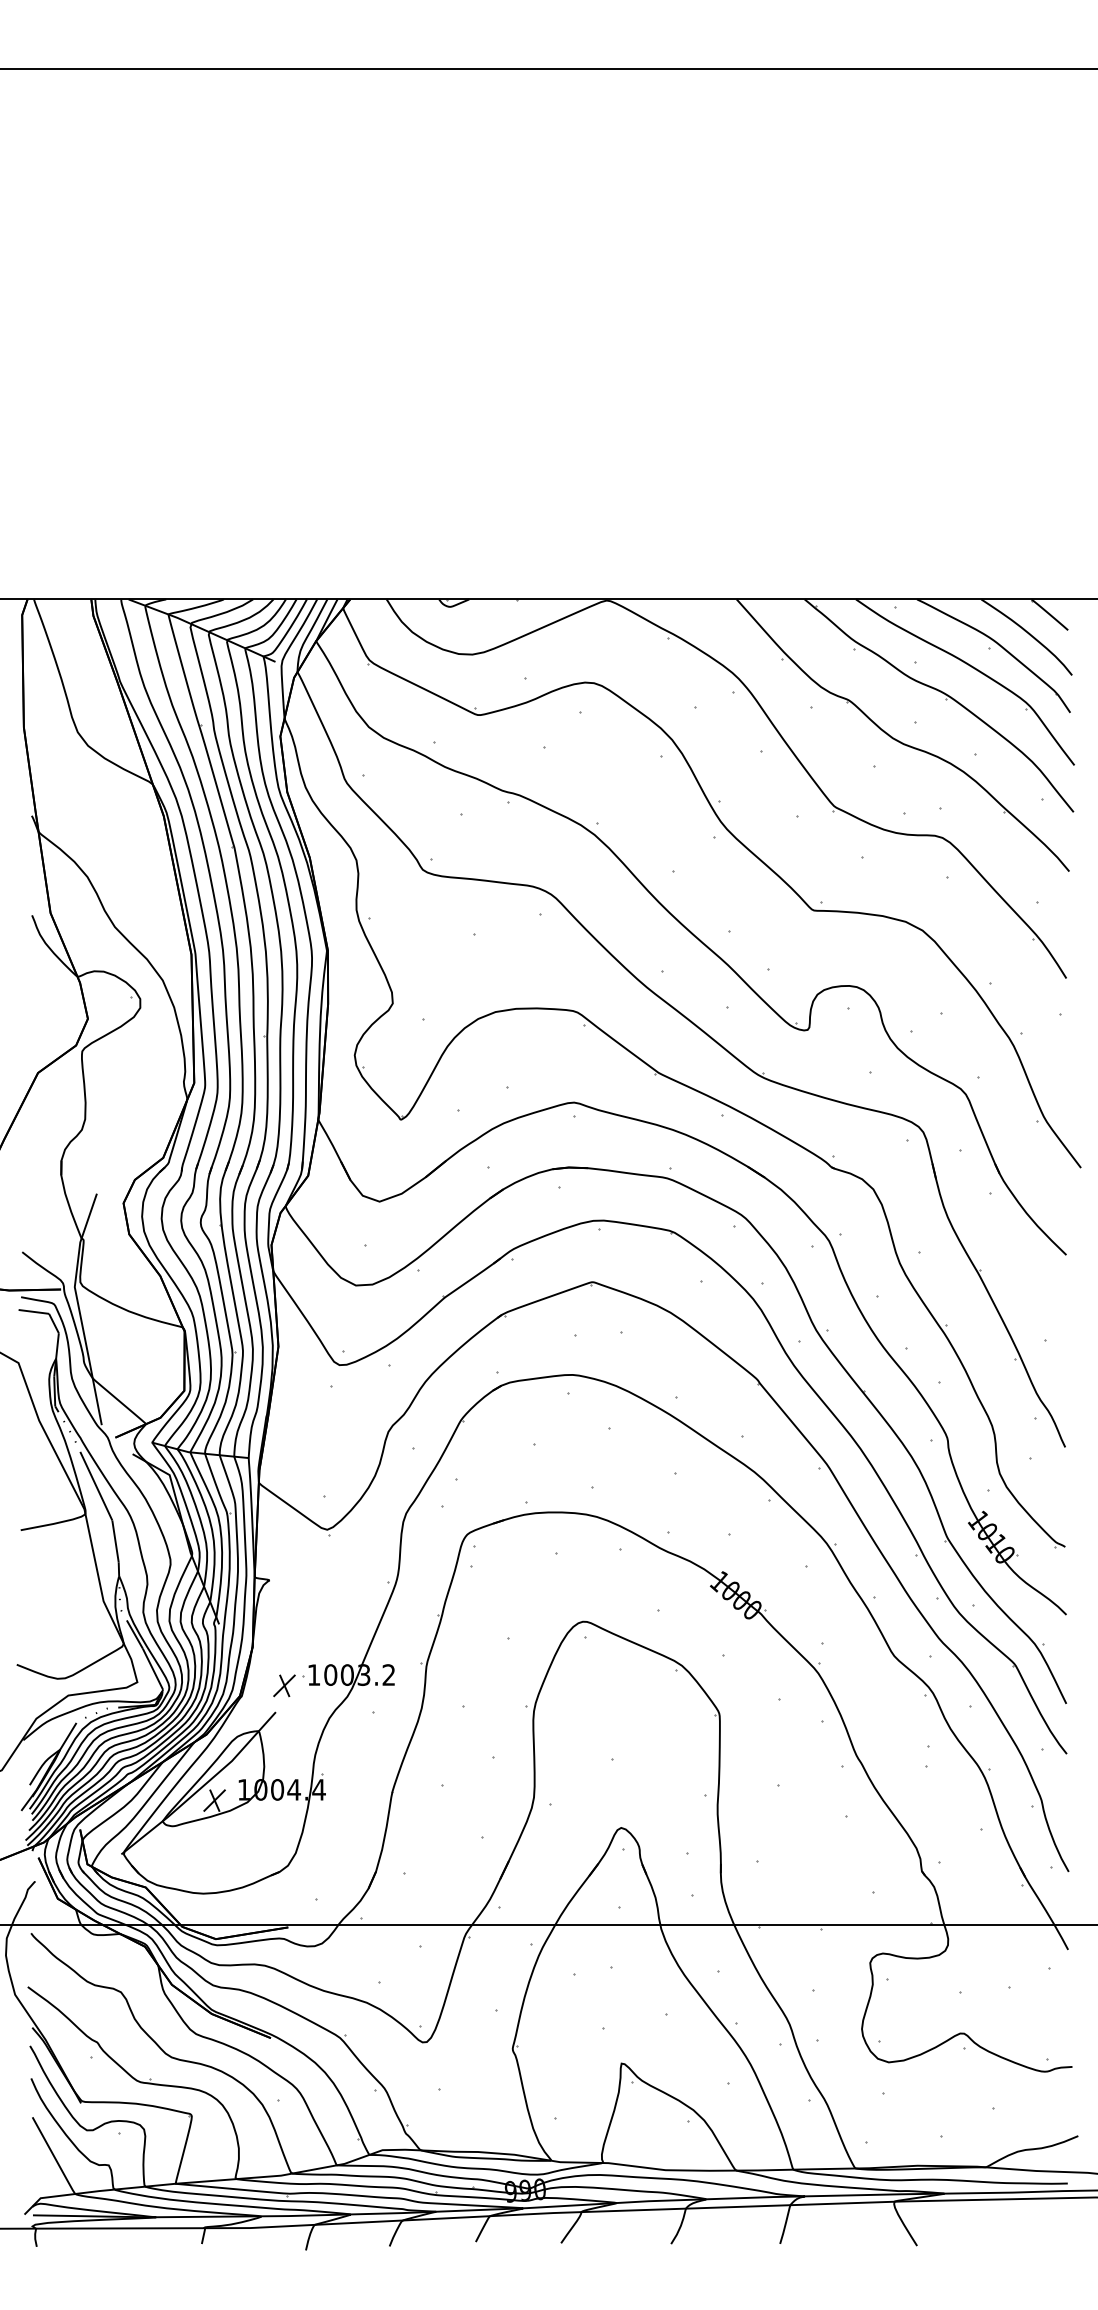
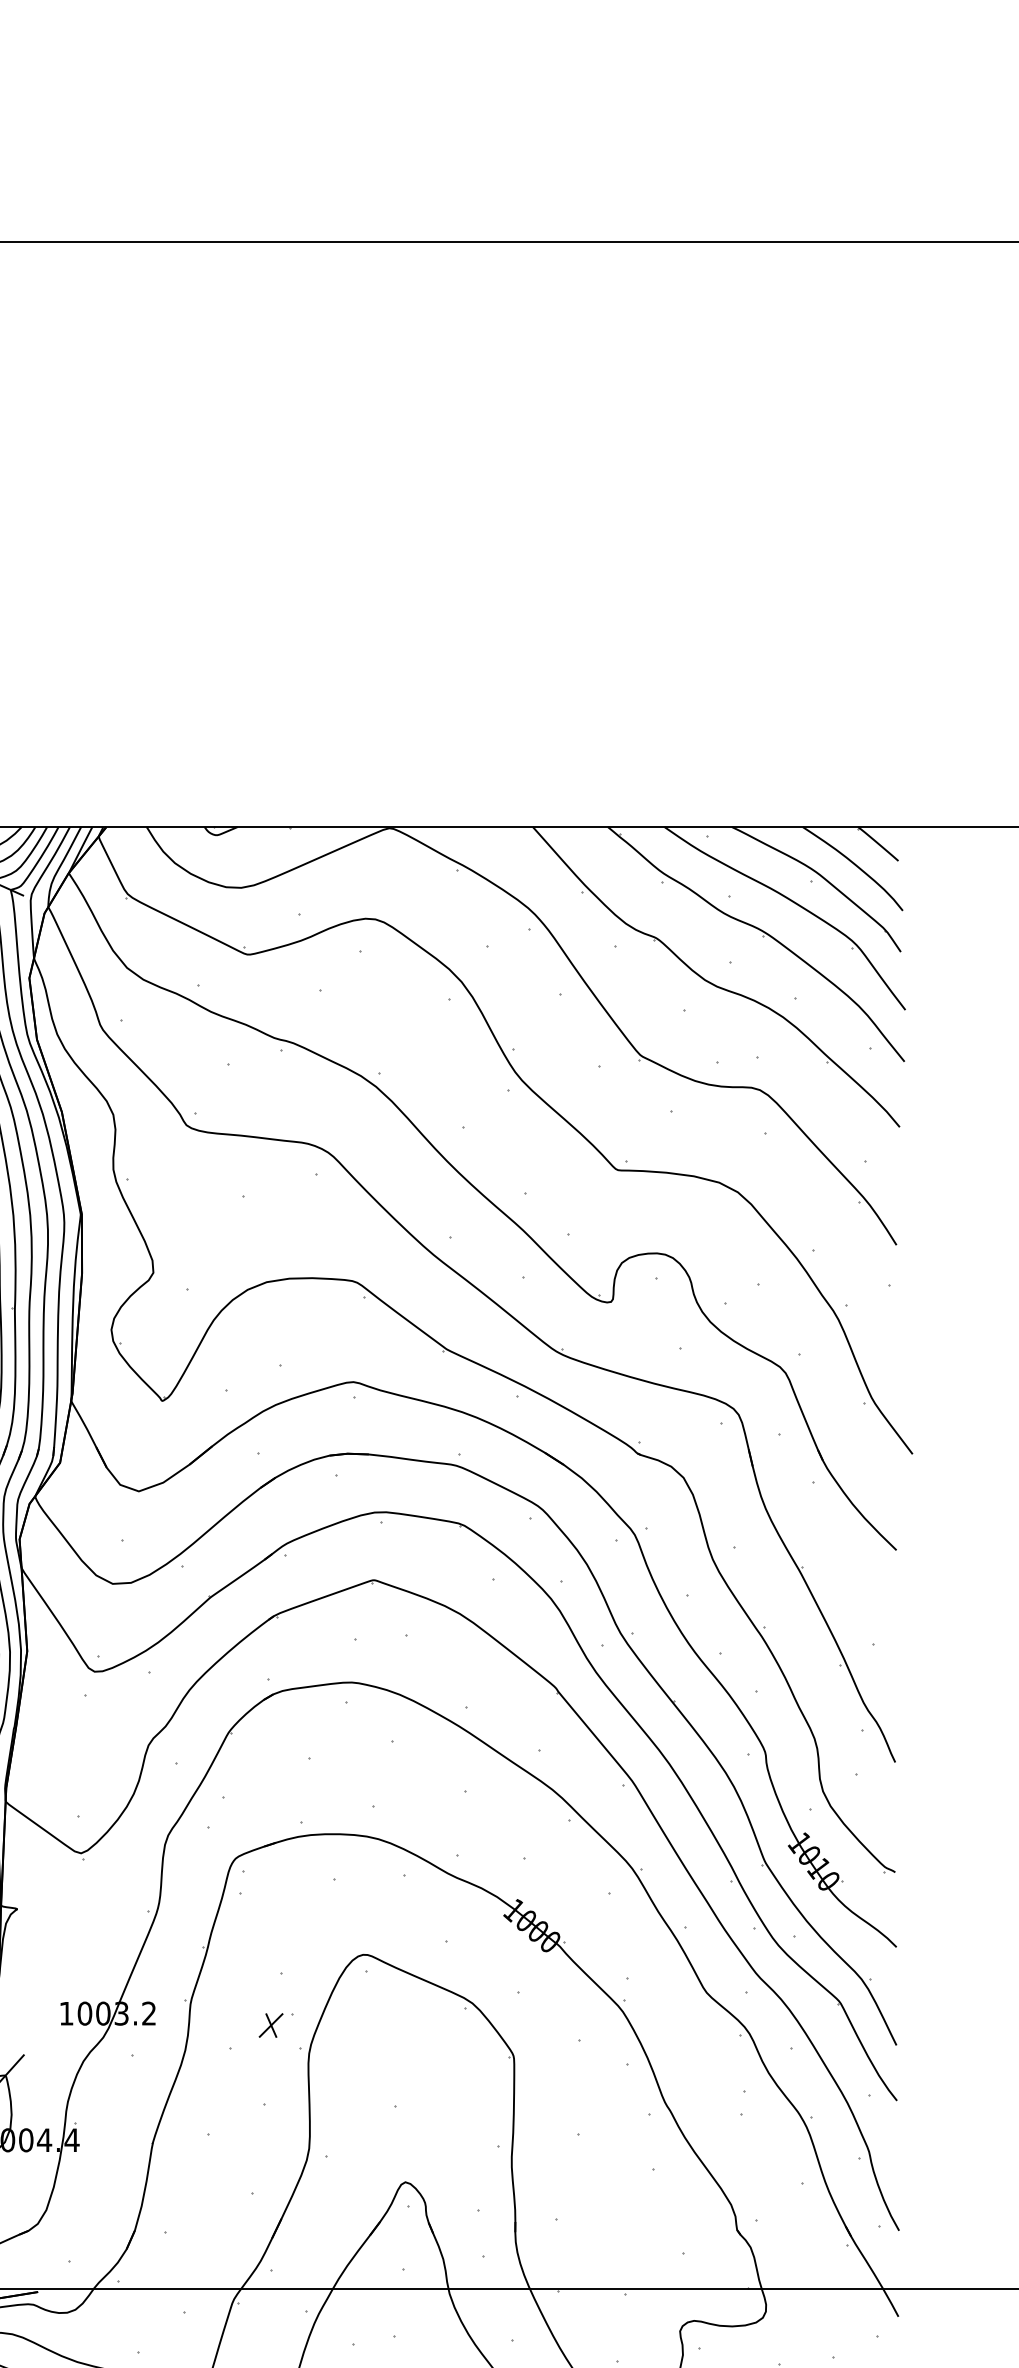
part: (288, 1685) -> (275, 2025), moved

